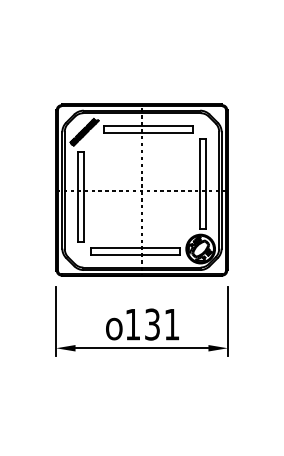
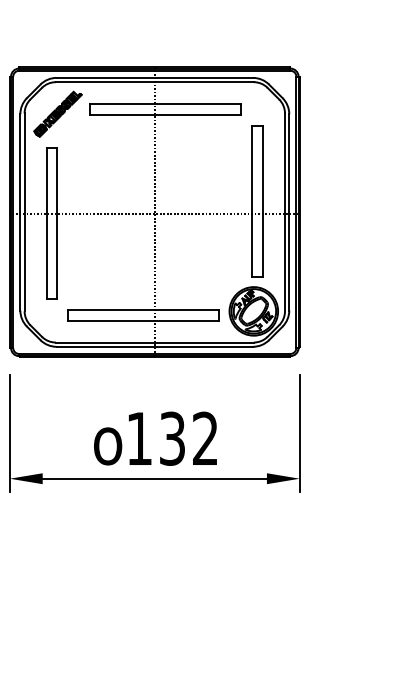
text: (171, 324) -> (204, 438), 131 -> 132

